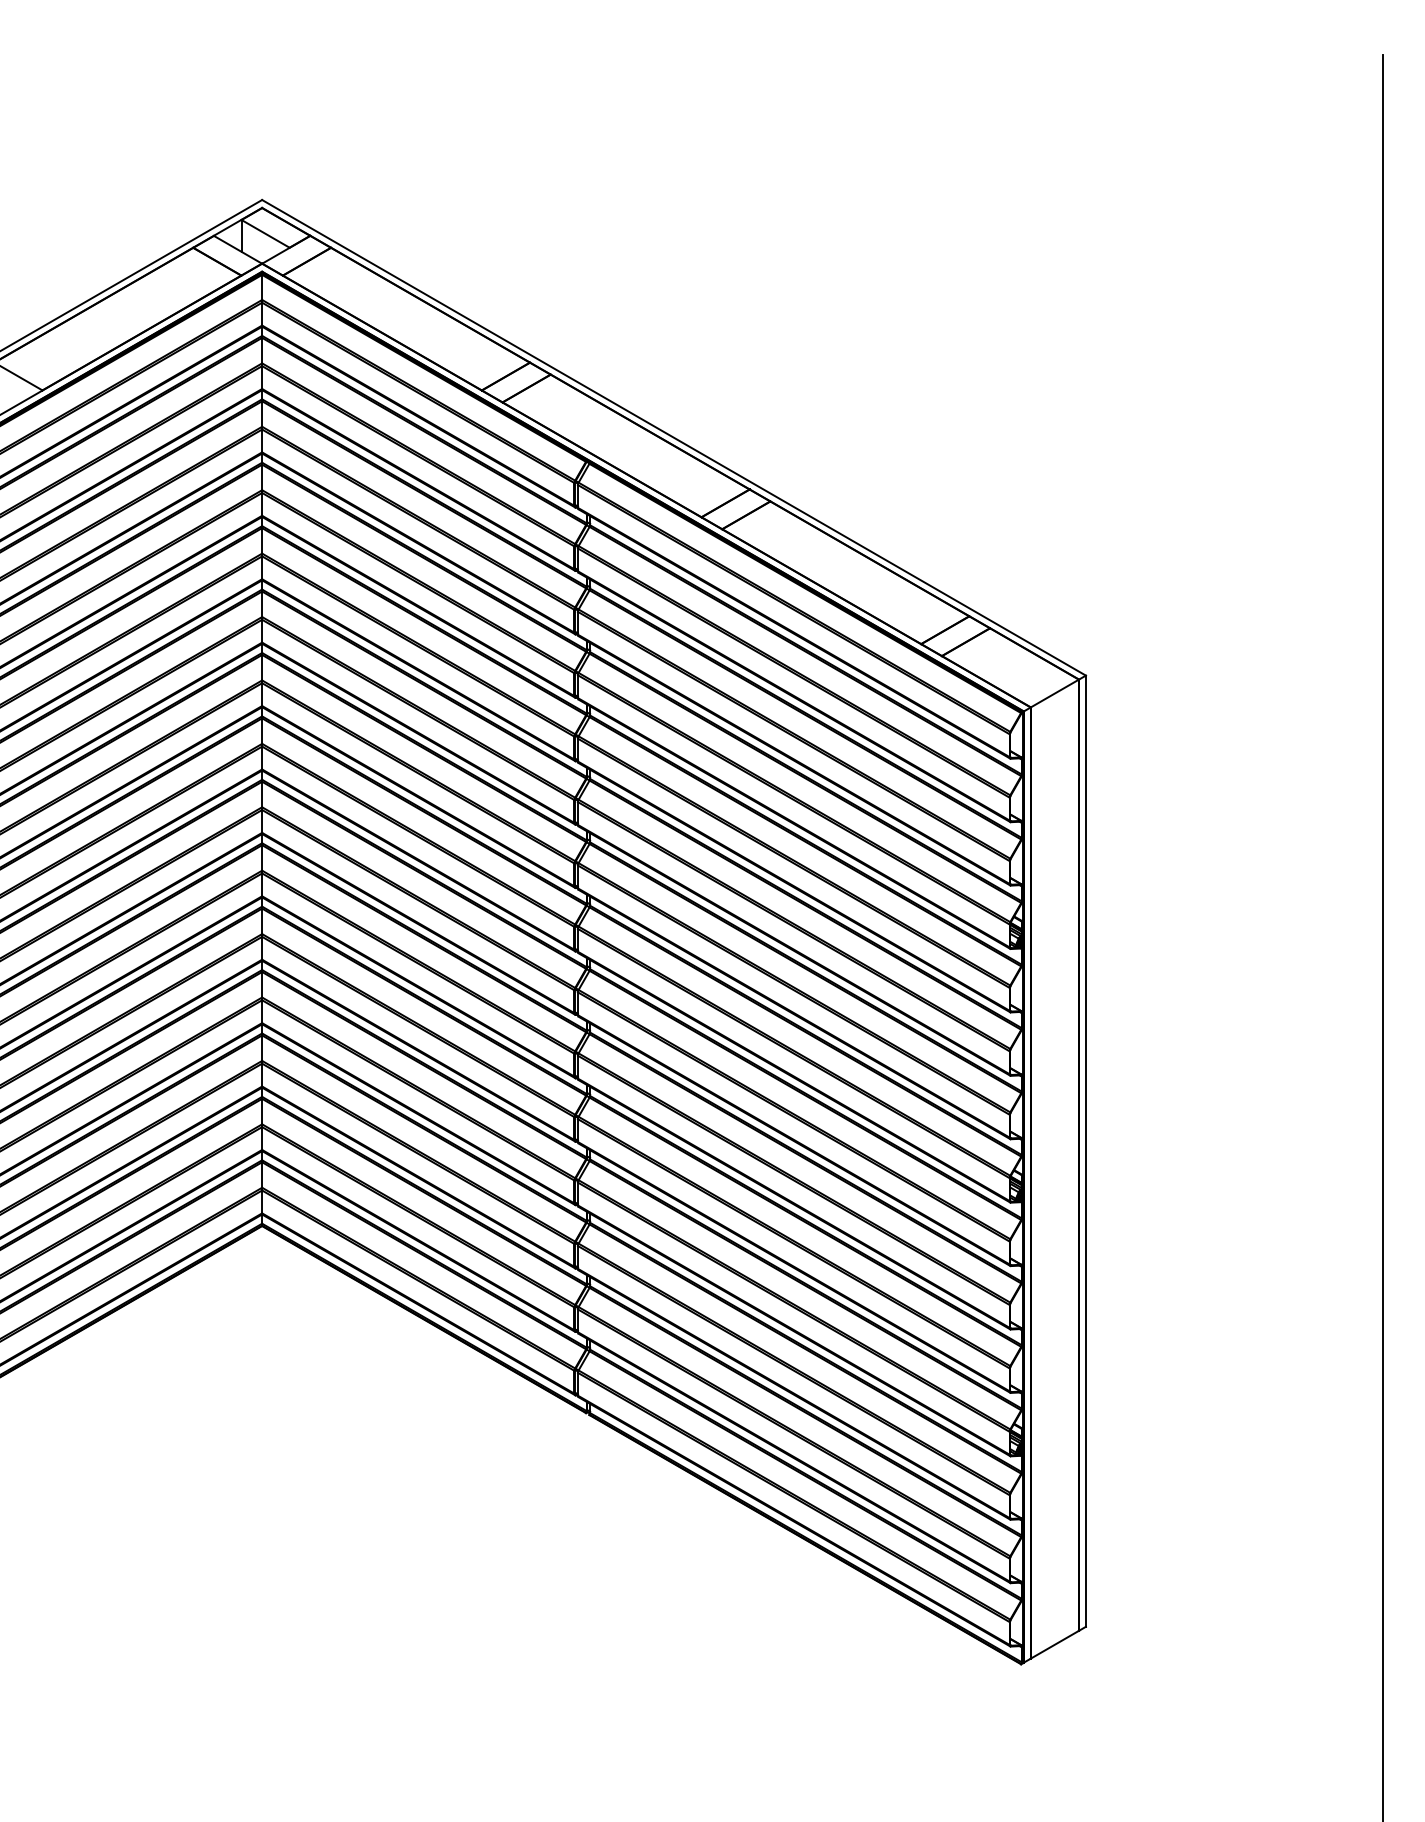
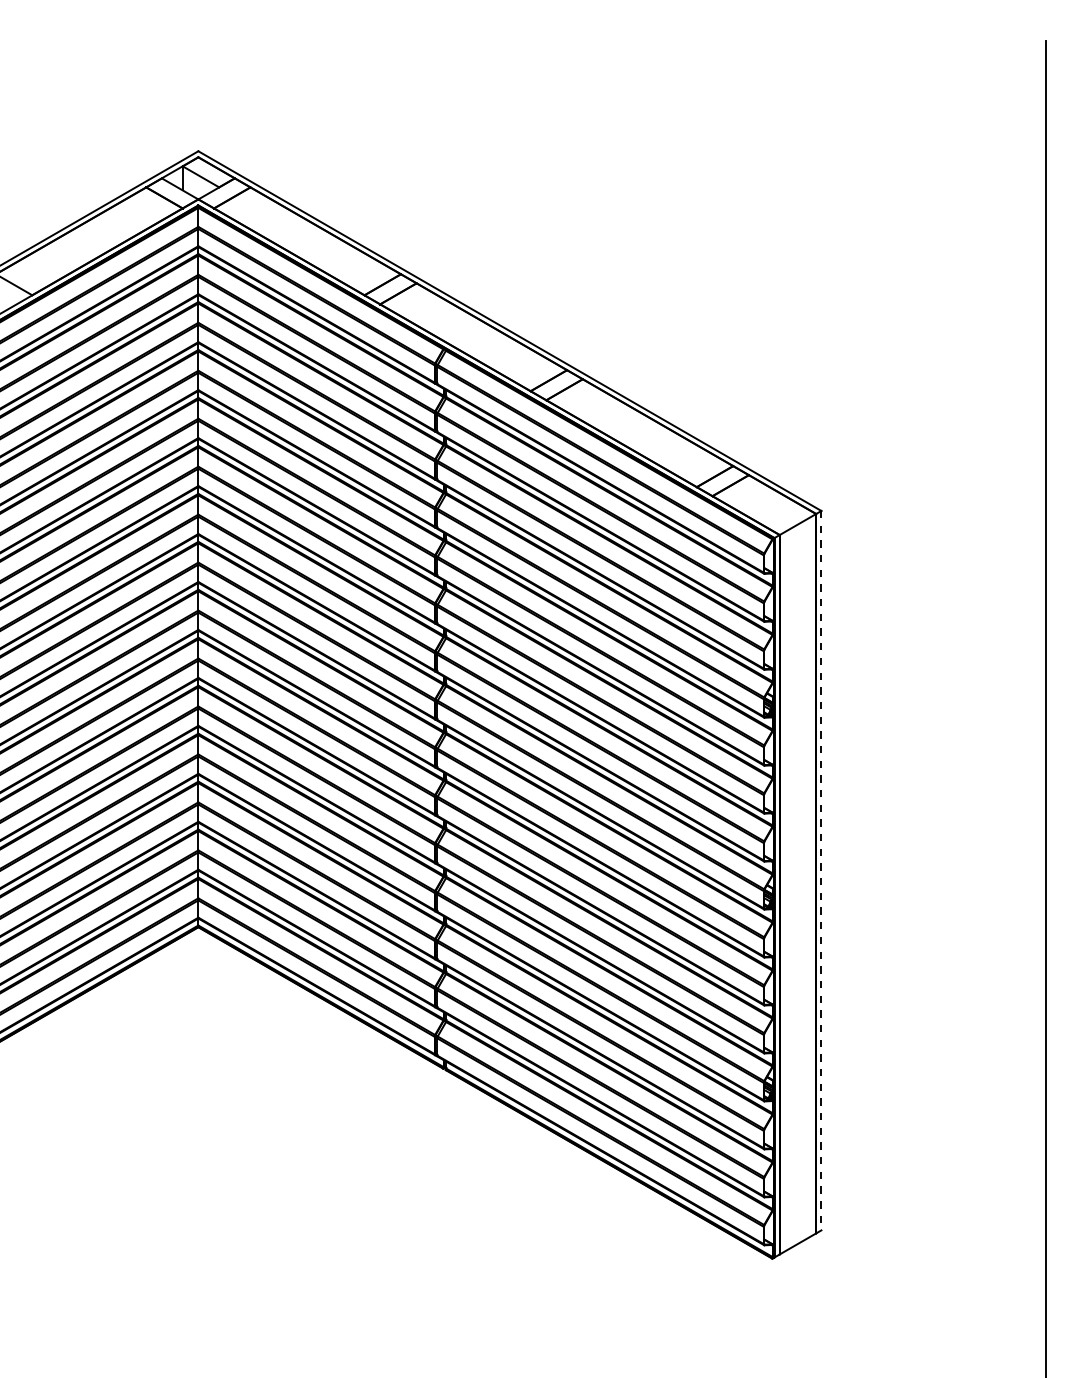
line: (1086, 1150) -> (821, 870), solid -> dashed

